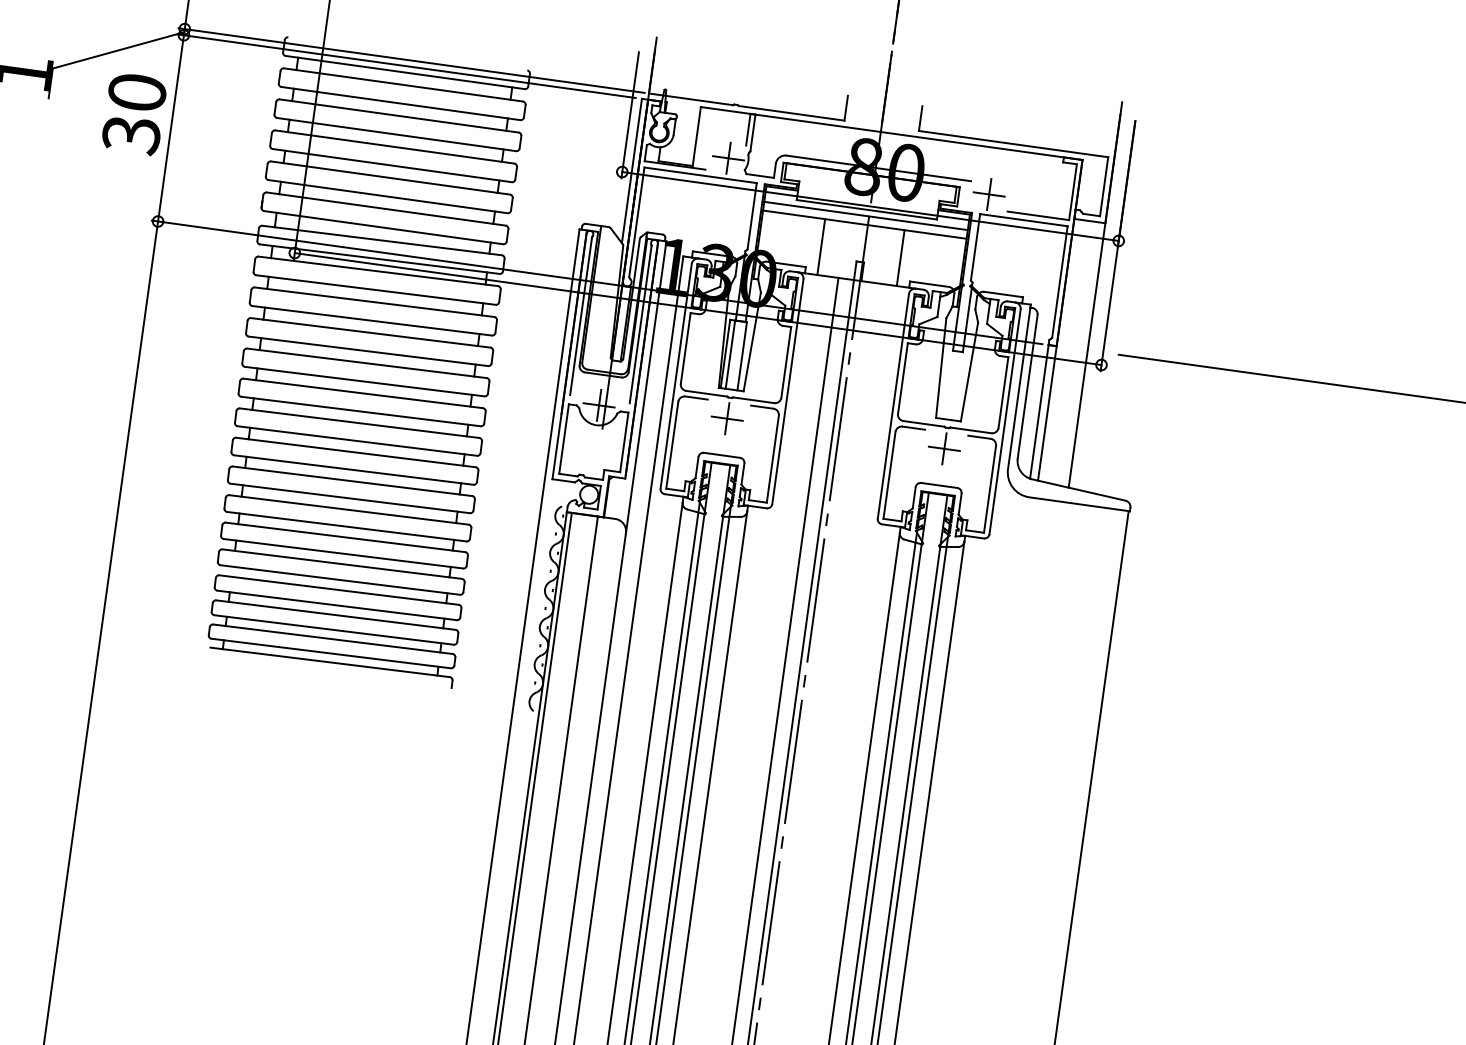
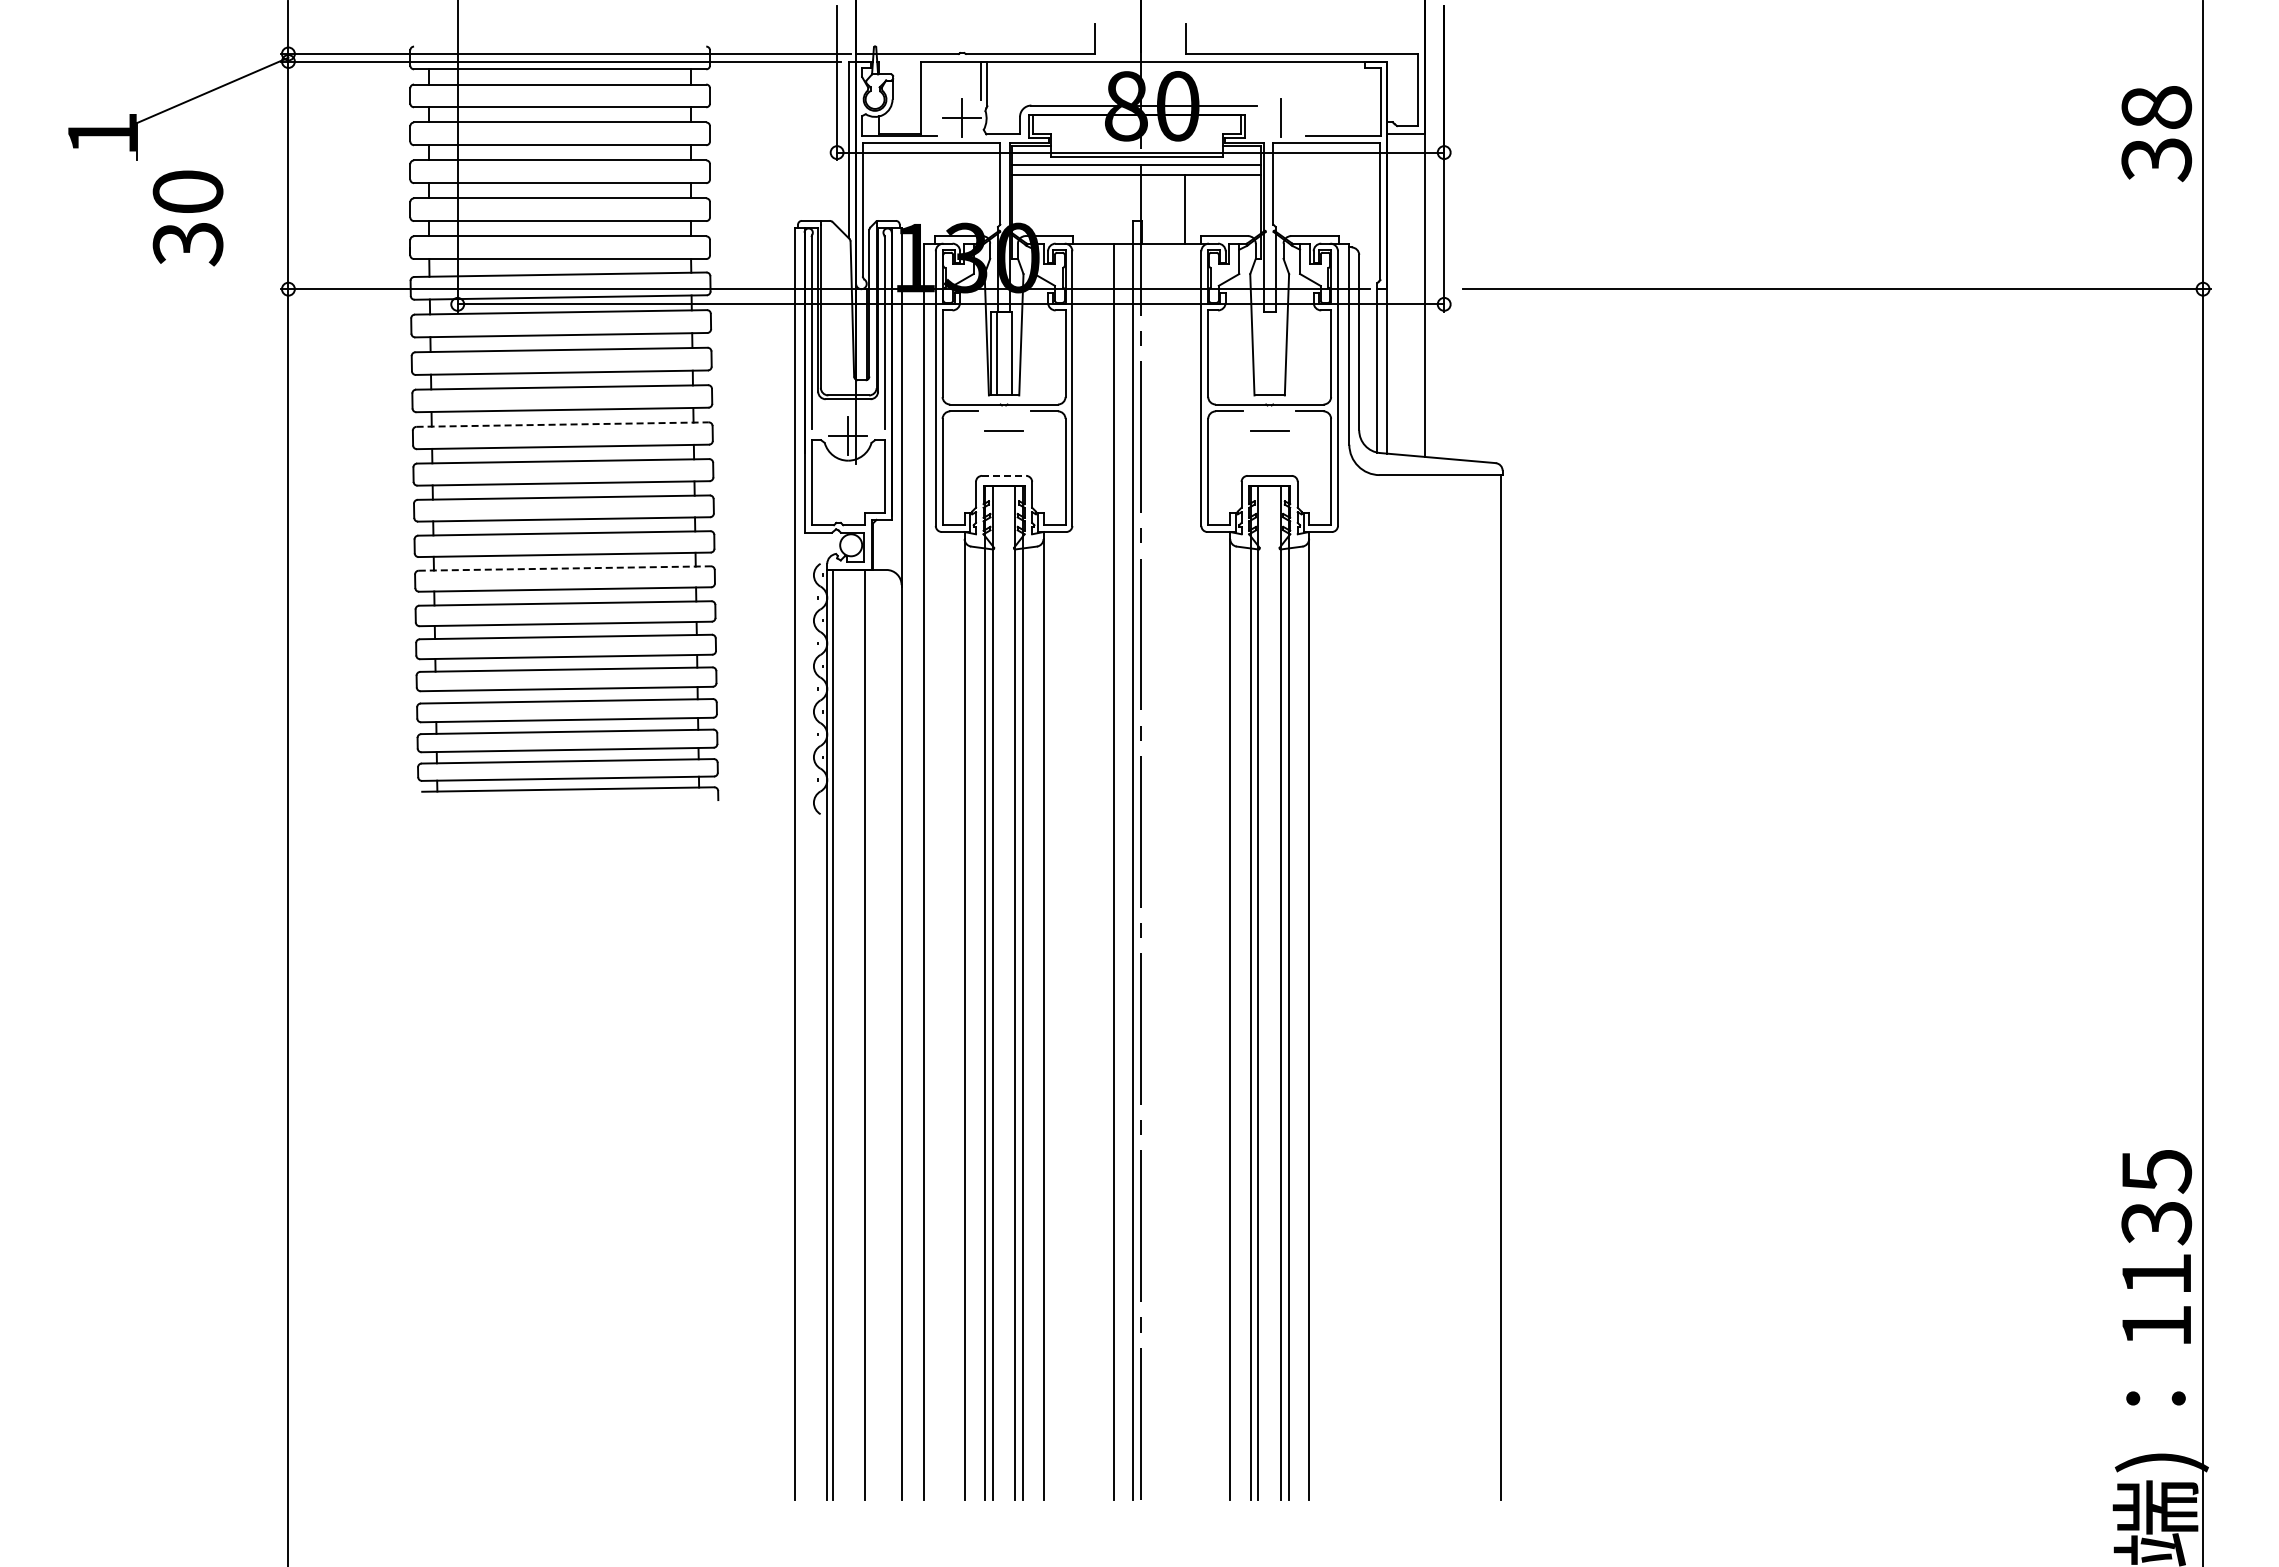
text: (133, 114) -> (187, 218), moved
line: (989, 194) -> (1281, 118), removed
line: (821, 247) -> (1088, 209), removed
line: (367, 363) -> (563, 424), solid -> dashed
line: (727, 419) -> (1004, 431), removed
line: (944, 449) -> (1269, 431), removed
line: (722, 455) -> (1004, 475), solid -> dashed
line: (352, 481) -> (565, 568), solid -> dashed

